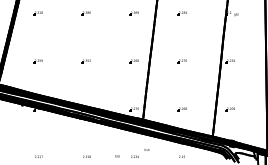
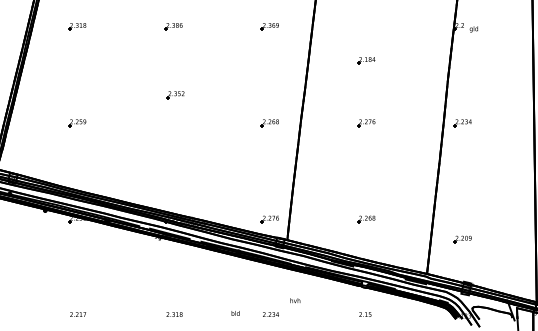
part: (181, 13) -> (364, 61), moved
part: (85, 61) -> (173, 95), moved
part: (229, 109) -> (460, 239), moved

